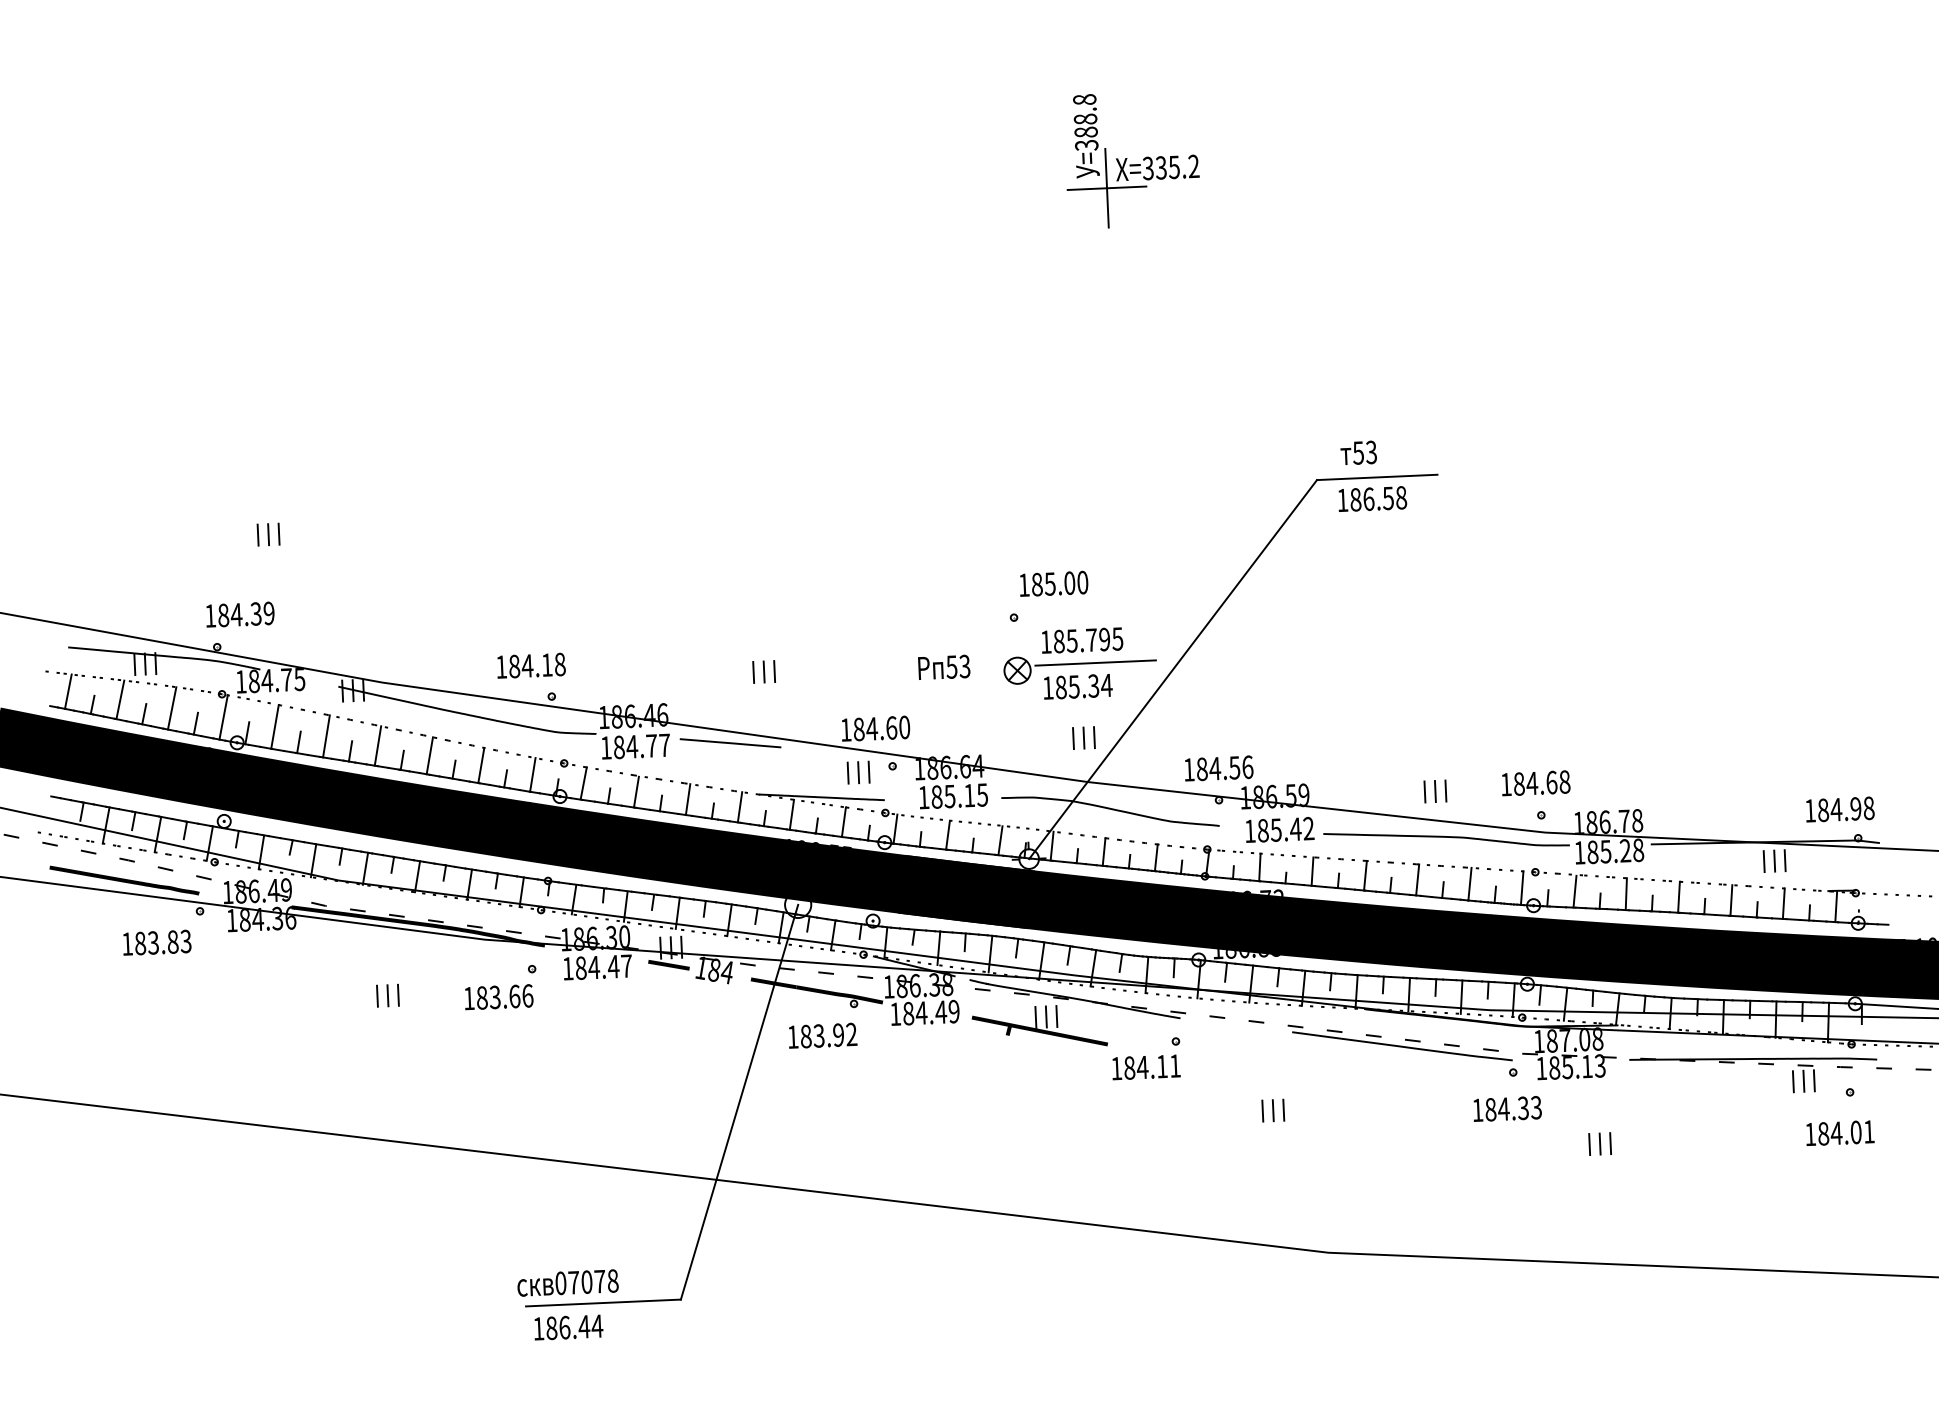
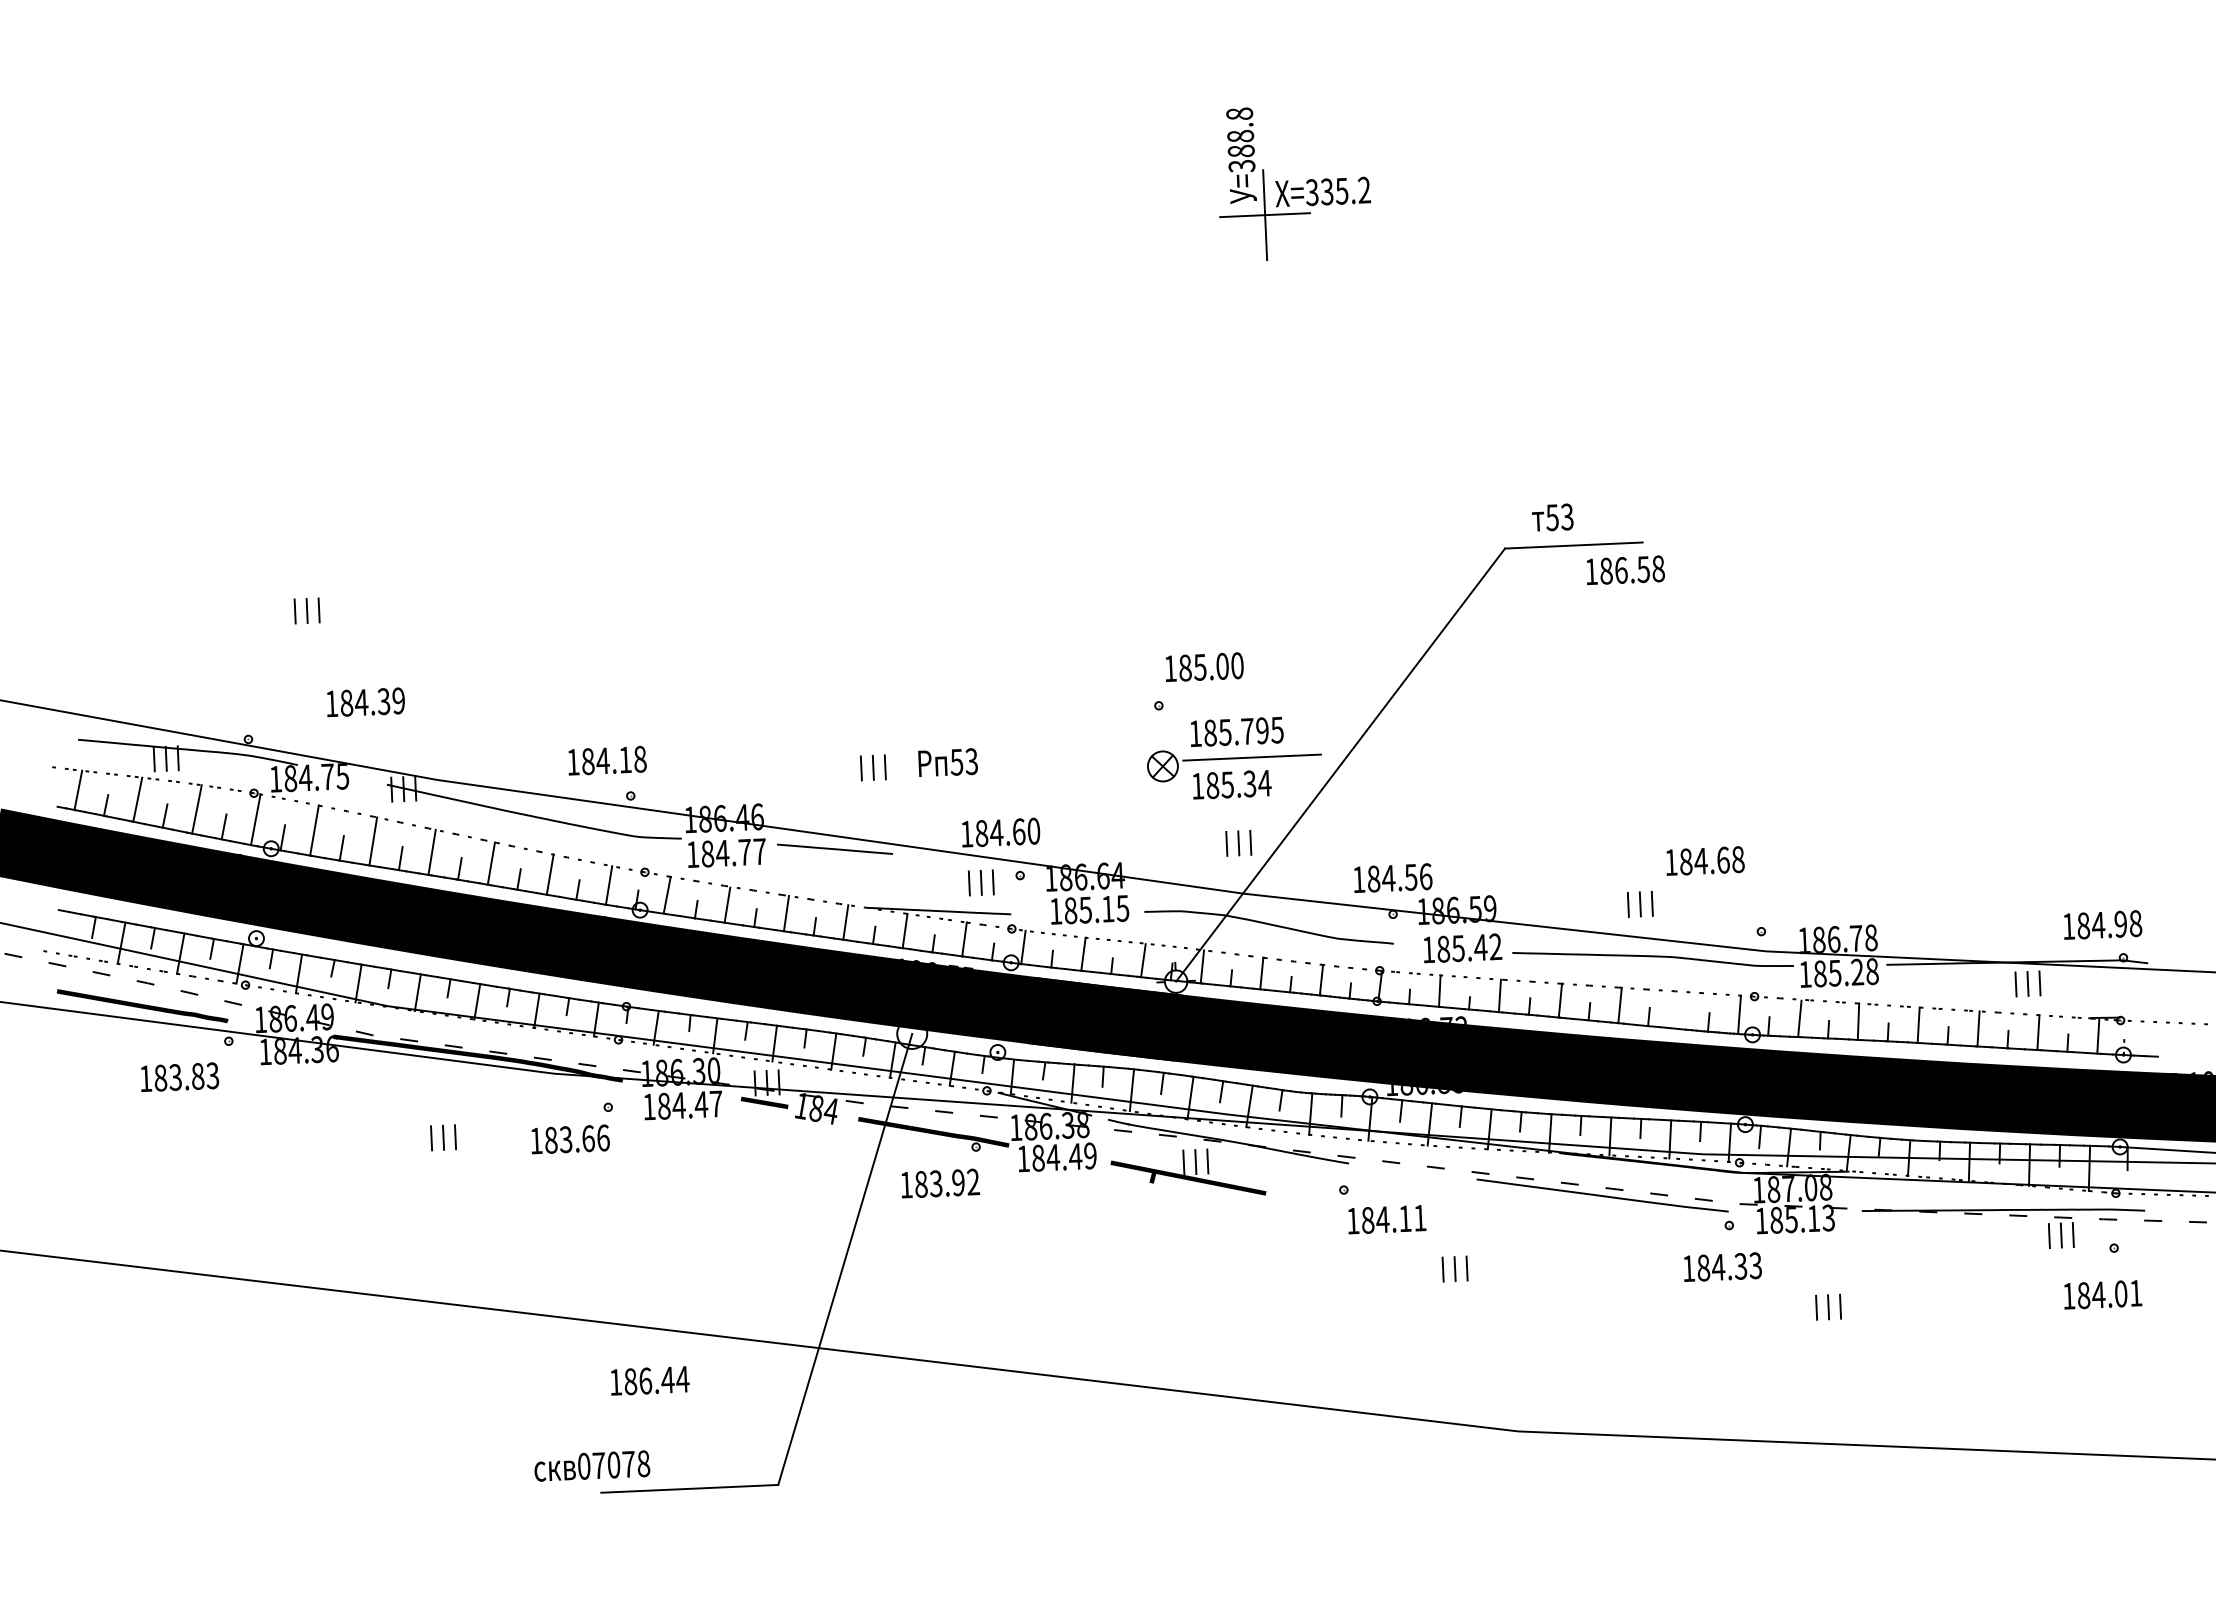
text: (1372, 499) -> (1625, 570), moved
text: (240, 614) -> (365, 702), moved
text: (943, 667) -> (947, 762), moved
text: (1536, 782) -> (1705, 860), moved
line: (1469, 883) -> (1679, 1009), removed
text: (1146, 1067) -> (1387, 1219), moved
text: (568, 1282) -> (592, 1465), moved
text: (569, 1327) -> (650, 1380), moved

